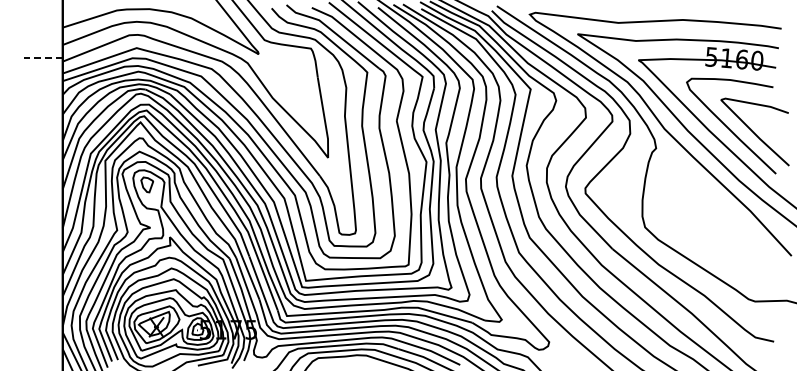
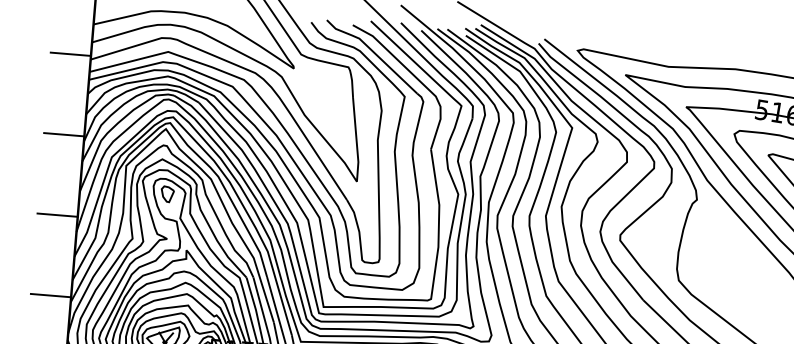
line: (42, 58) -> (69, 54), dashed -> solid
line: (42, 135) -> (63, 134), added
line: (42, 213) -> (56, 214), added
line: (42, 291) -> (50, 295), added

